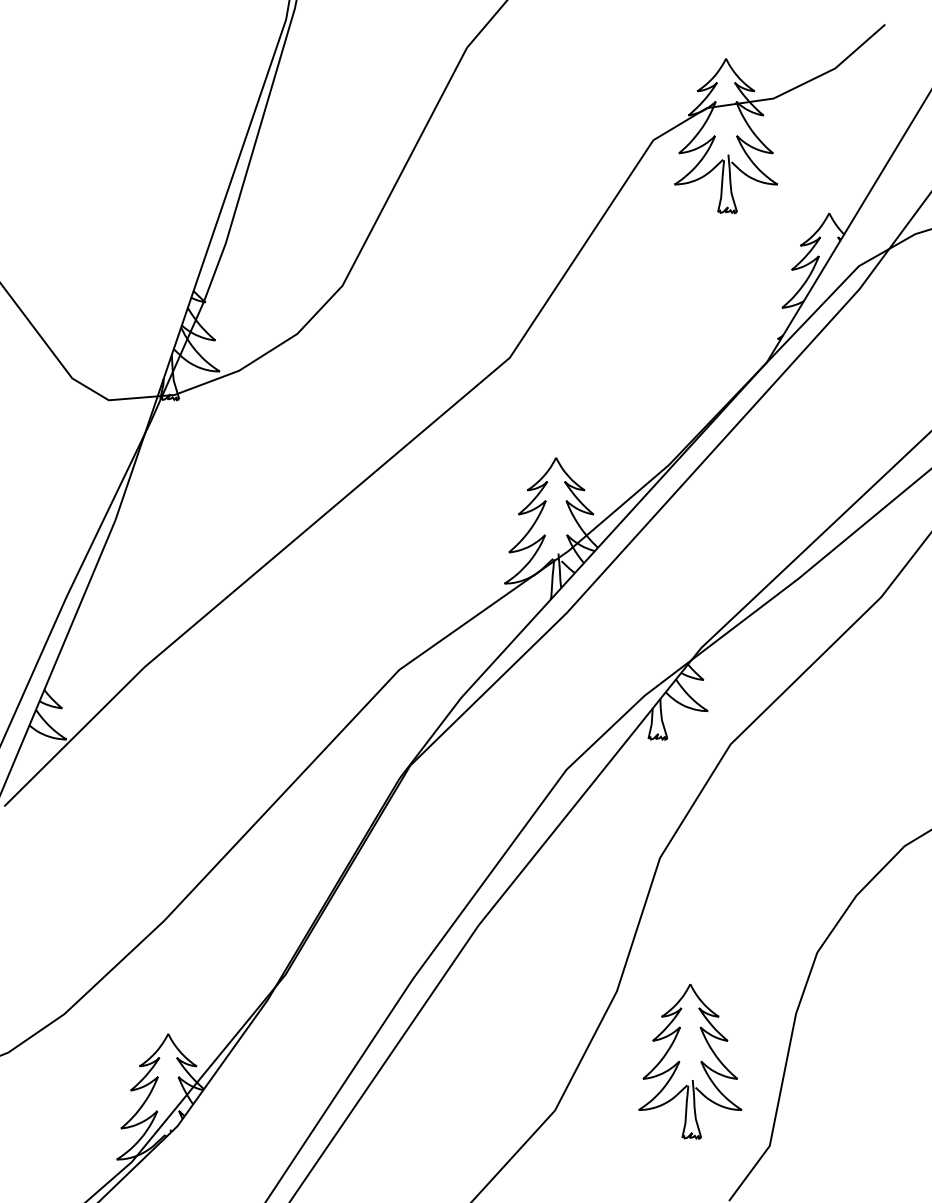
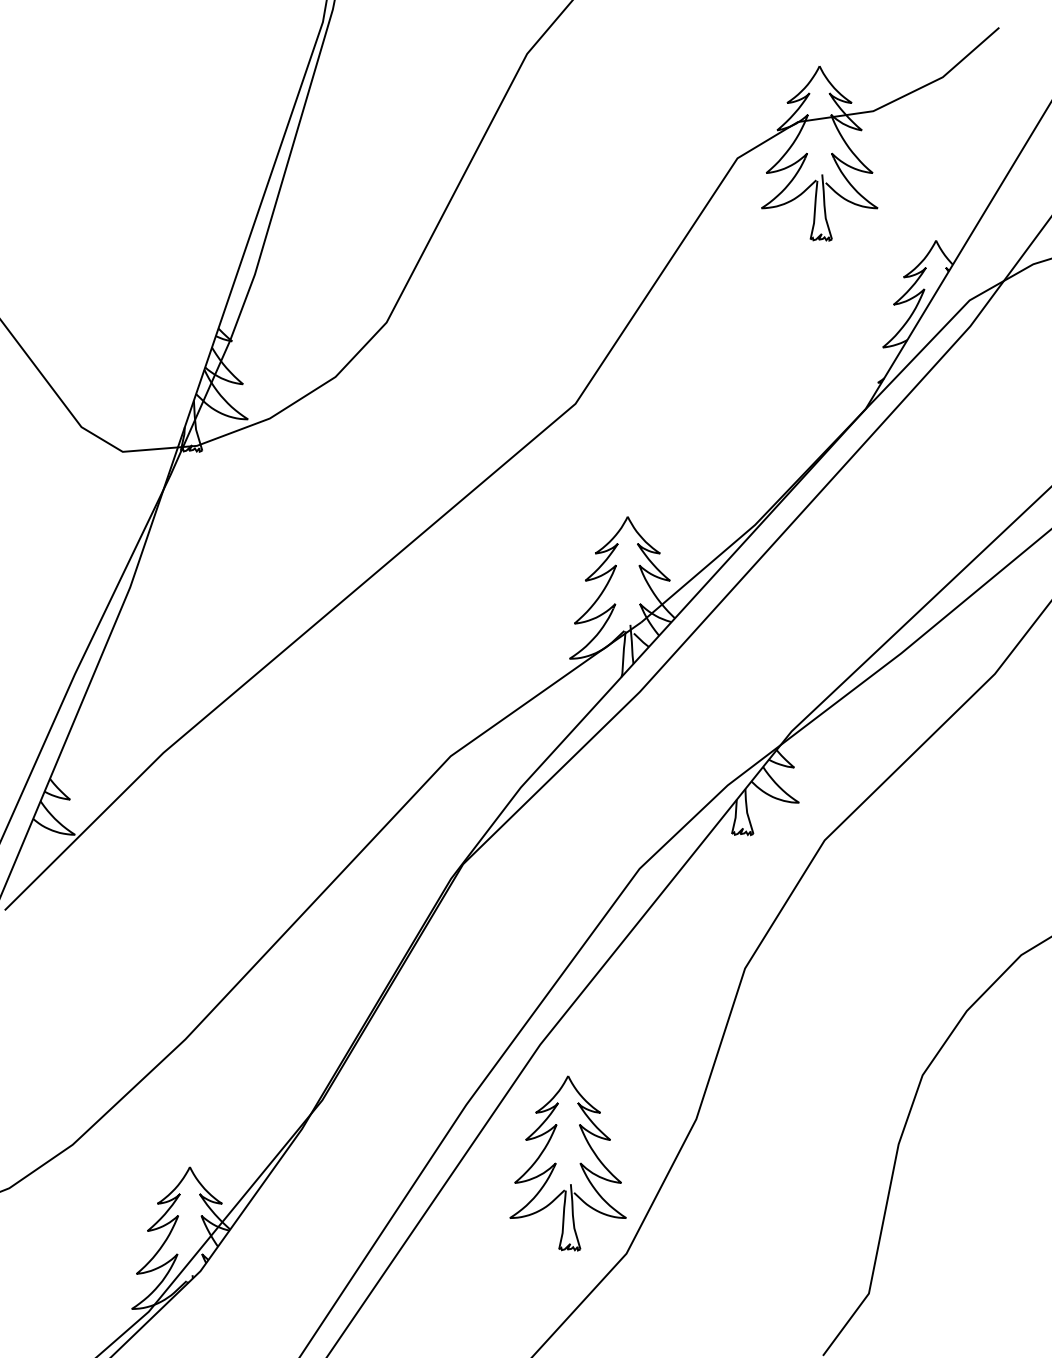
part: (690, 1061) -> (568, 1163), moved

